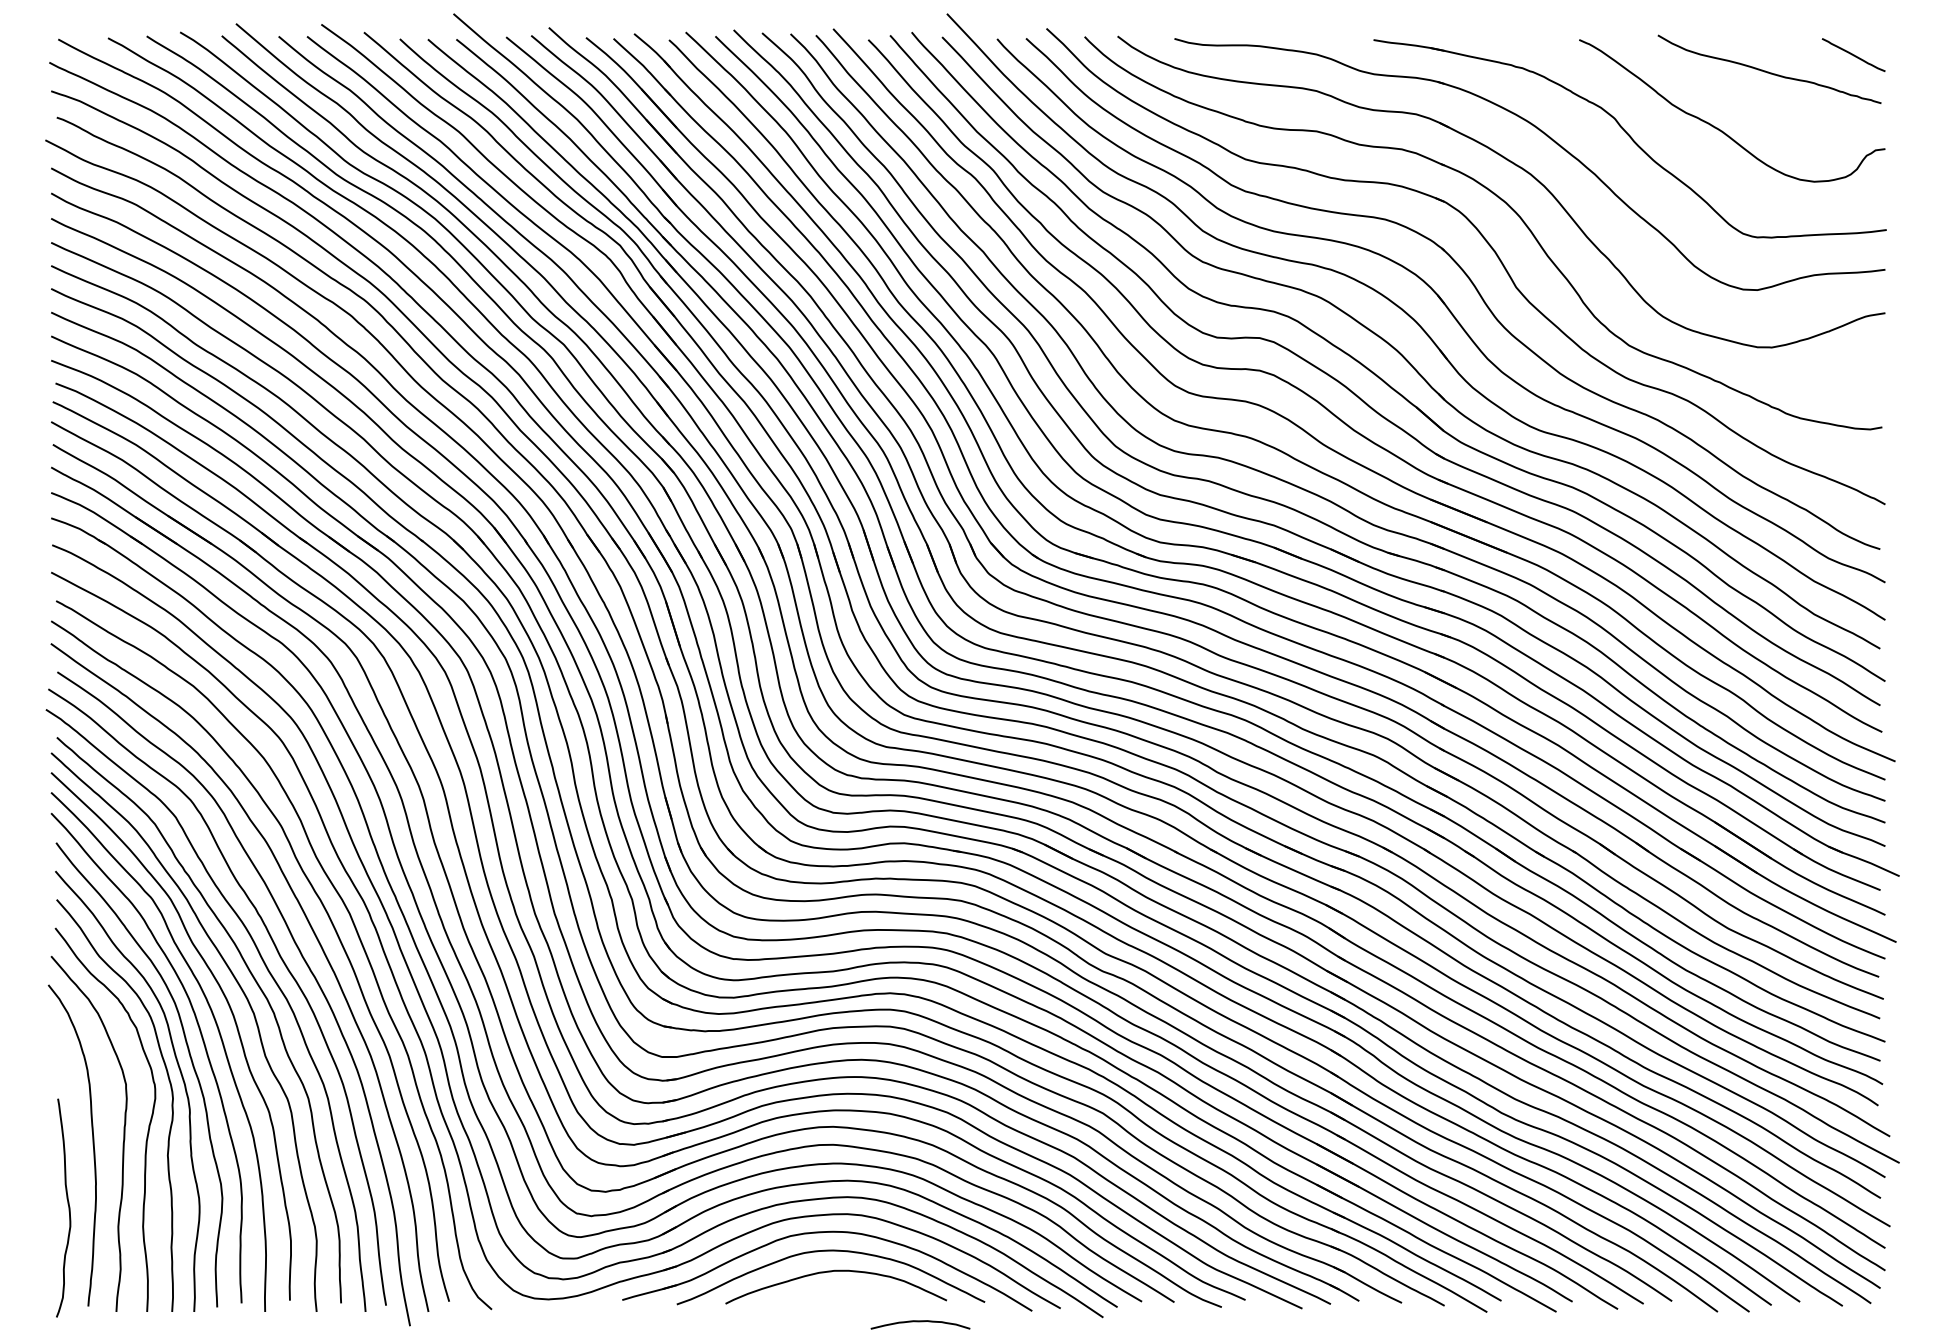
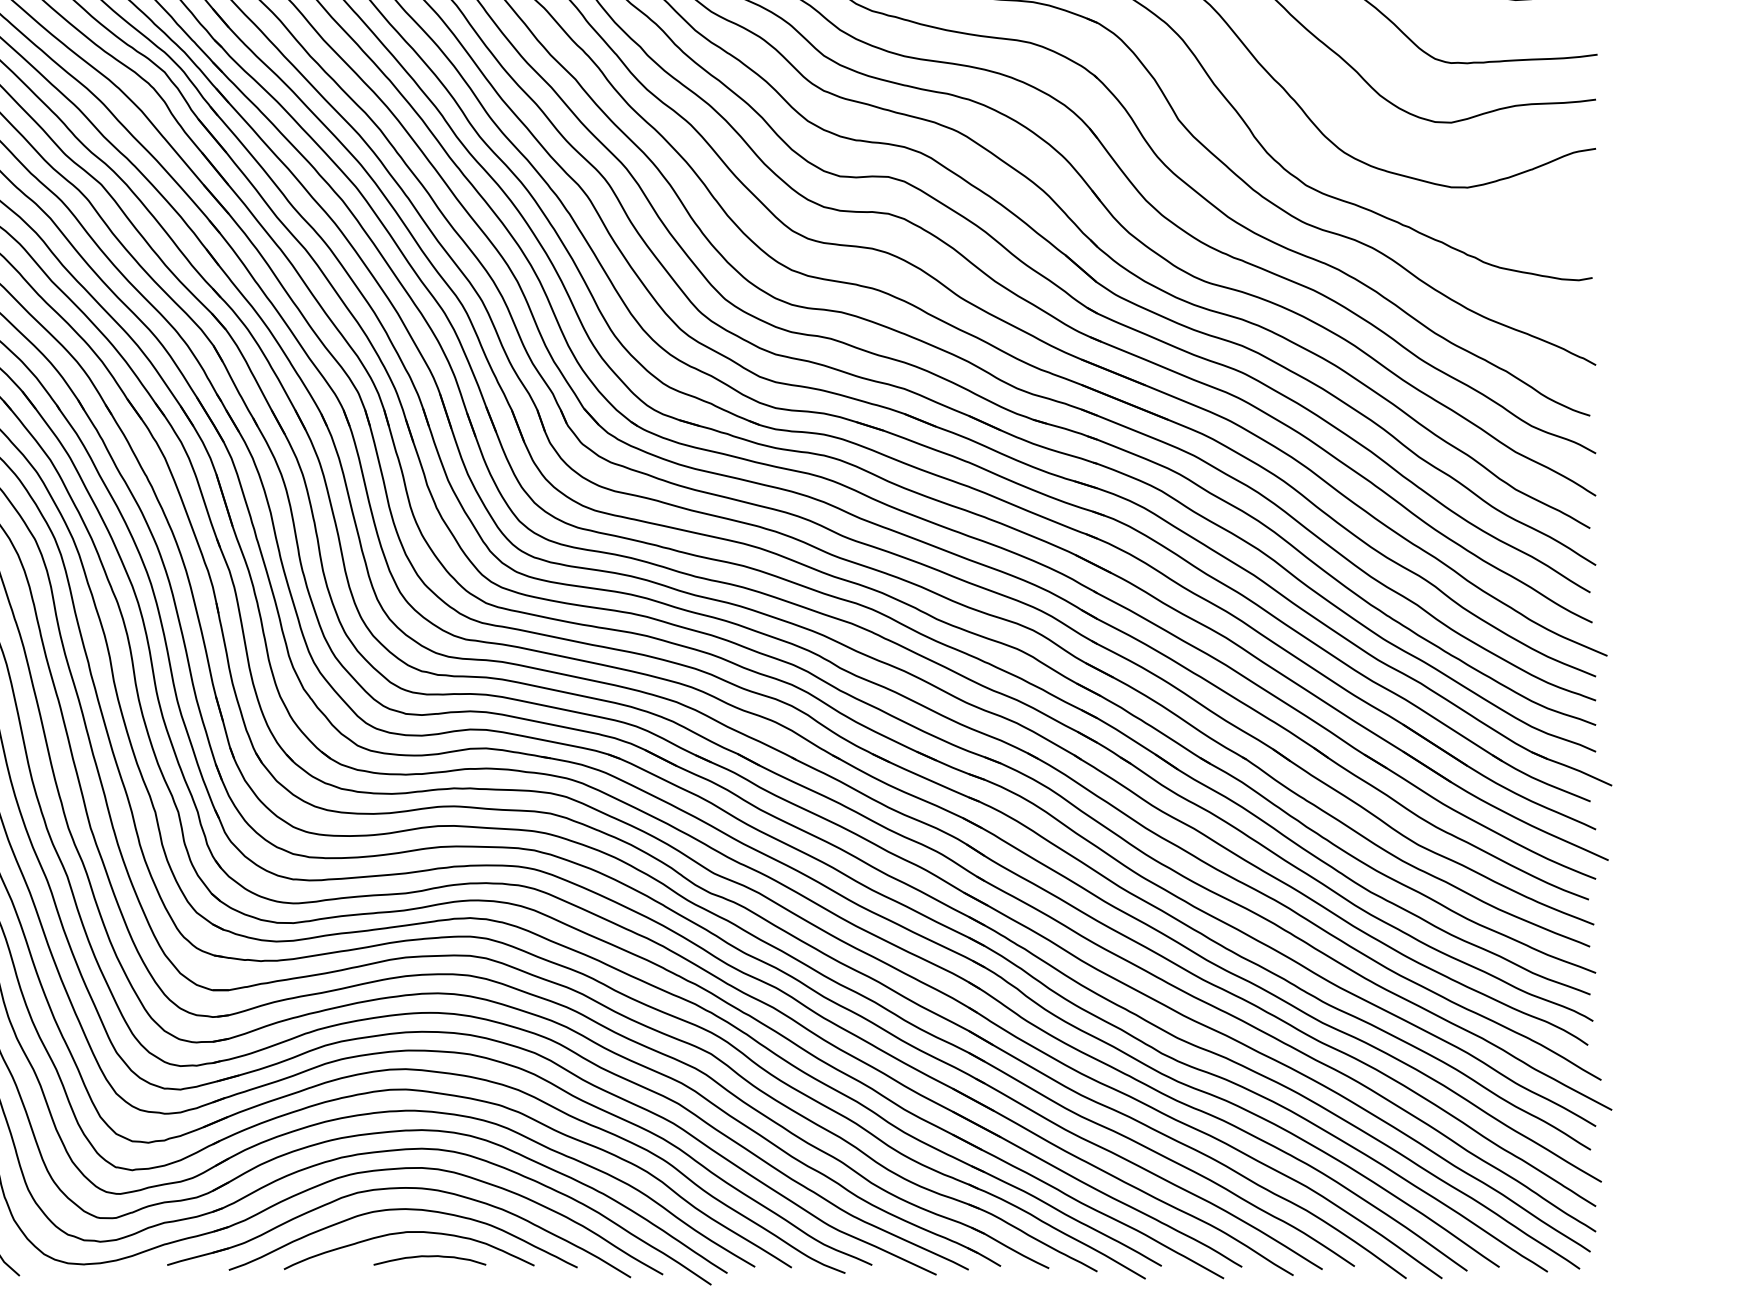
curve: (920, 1322) -> (429, 1257), moved

